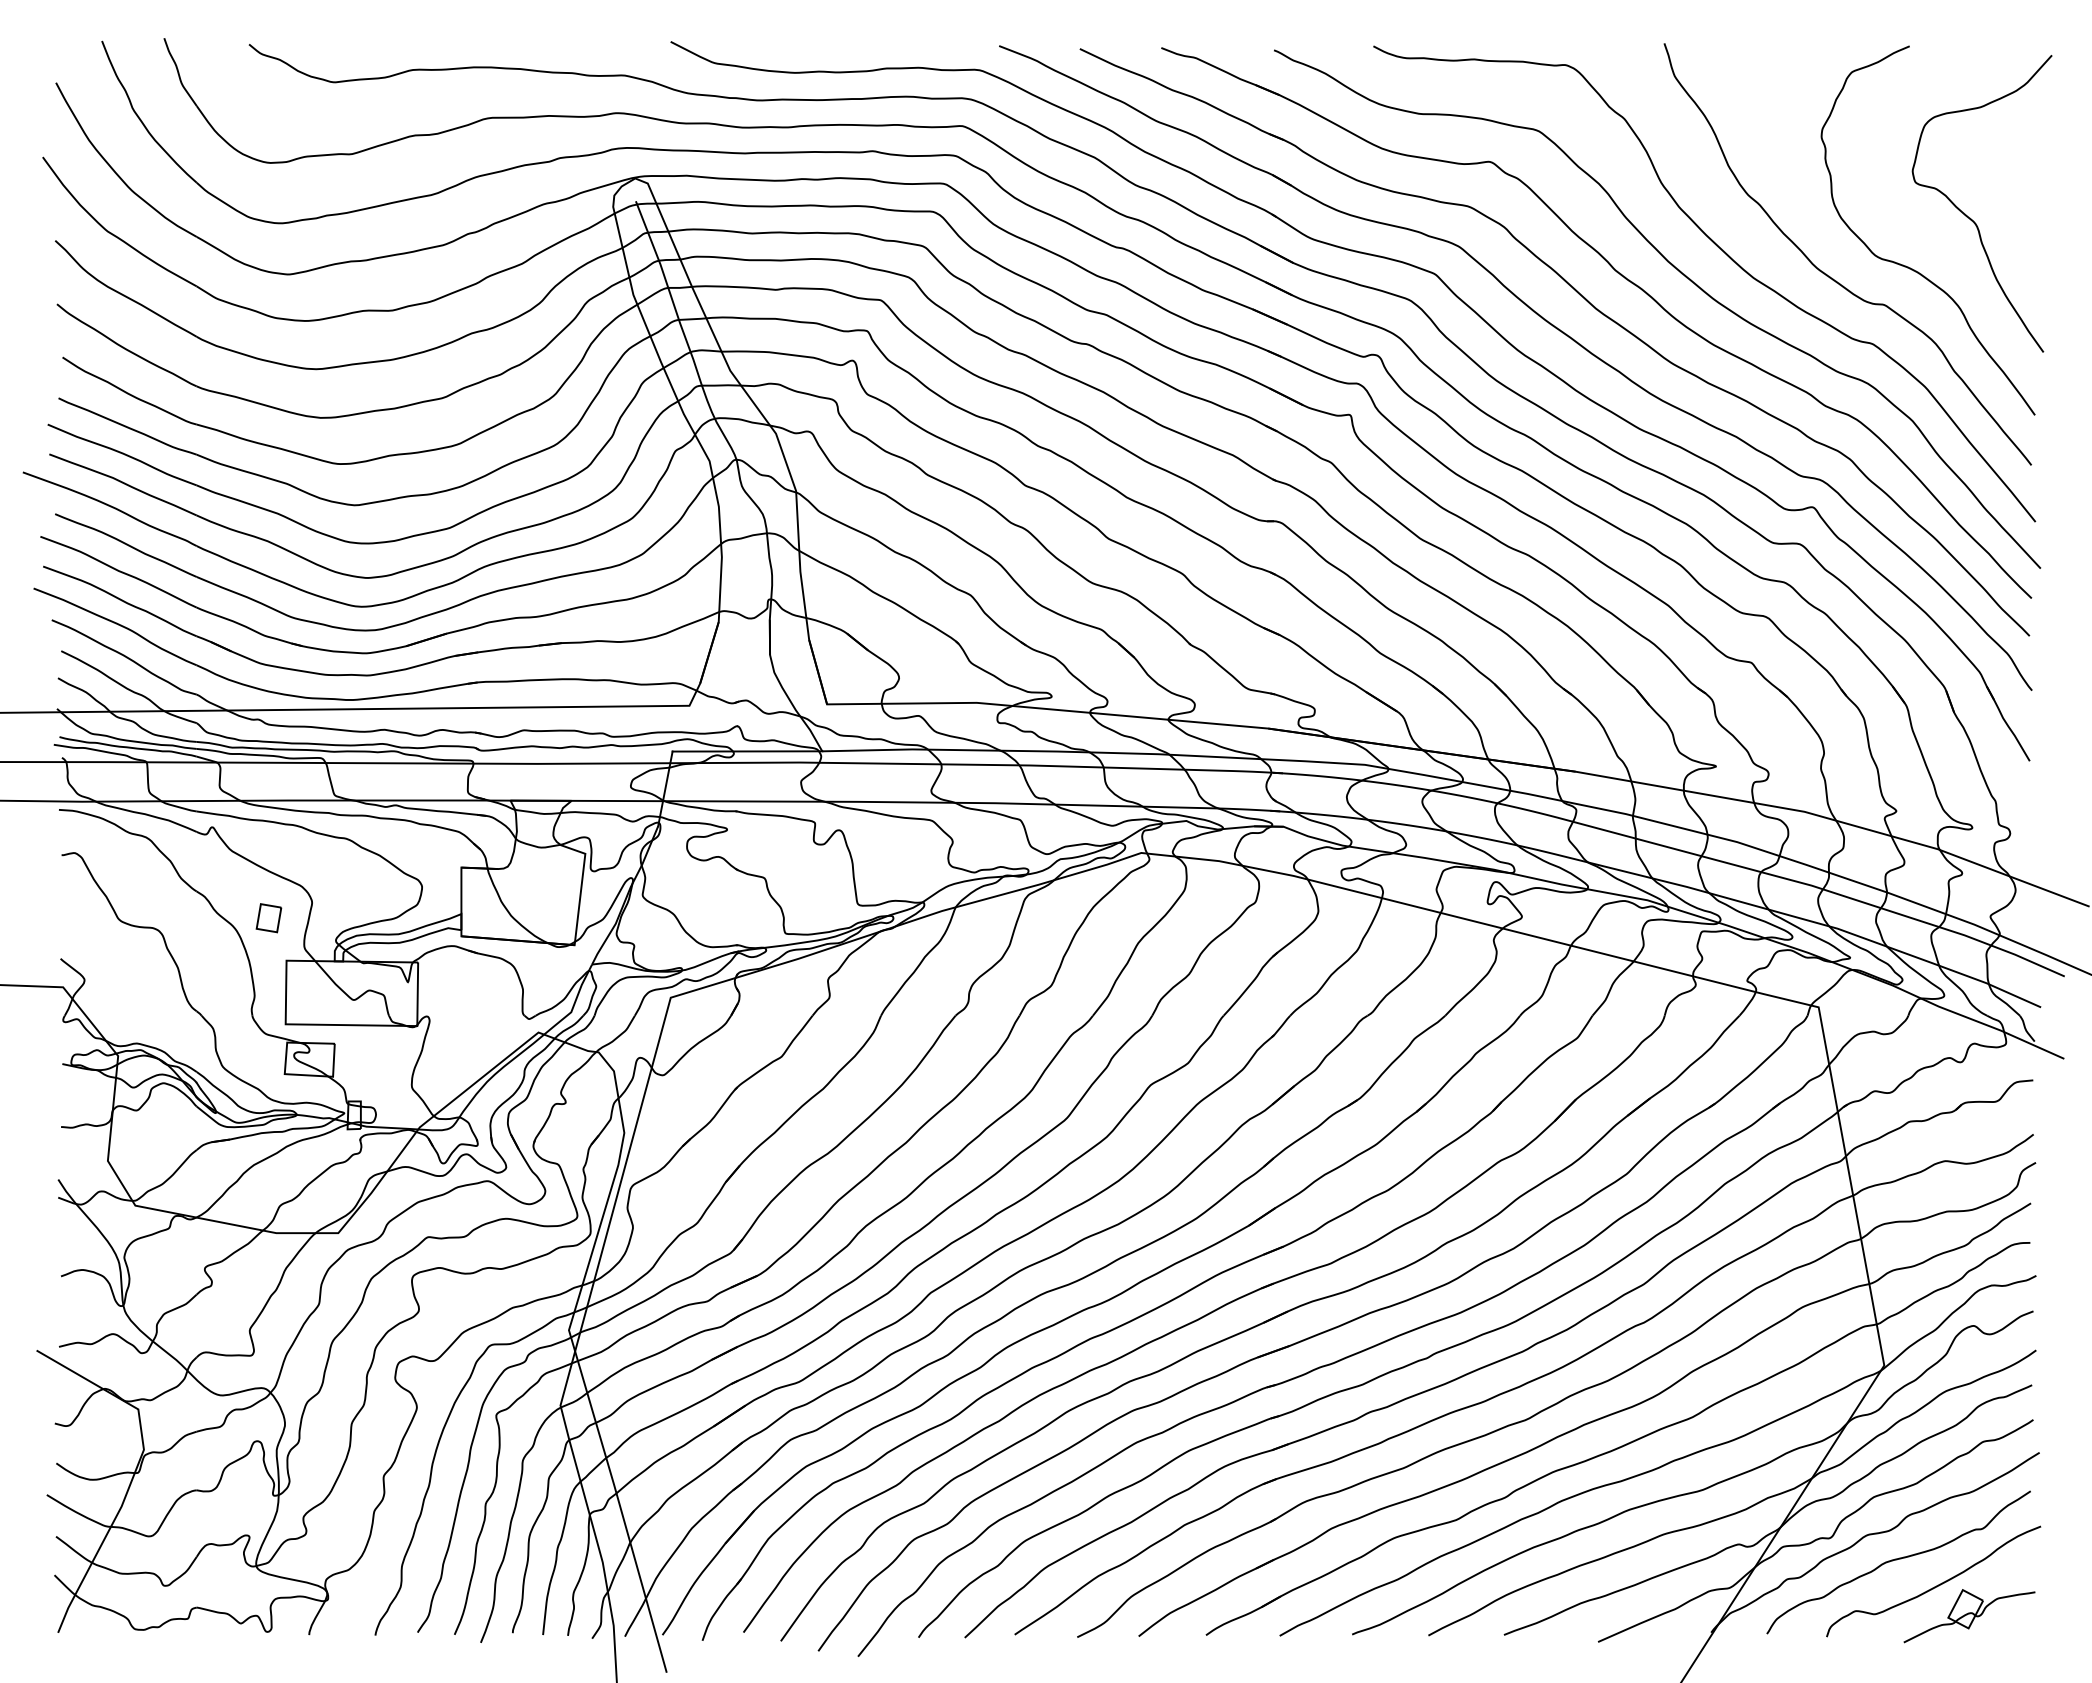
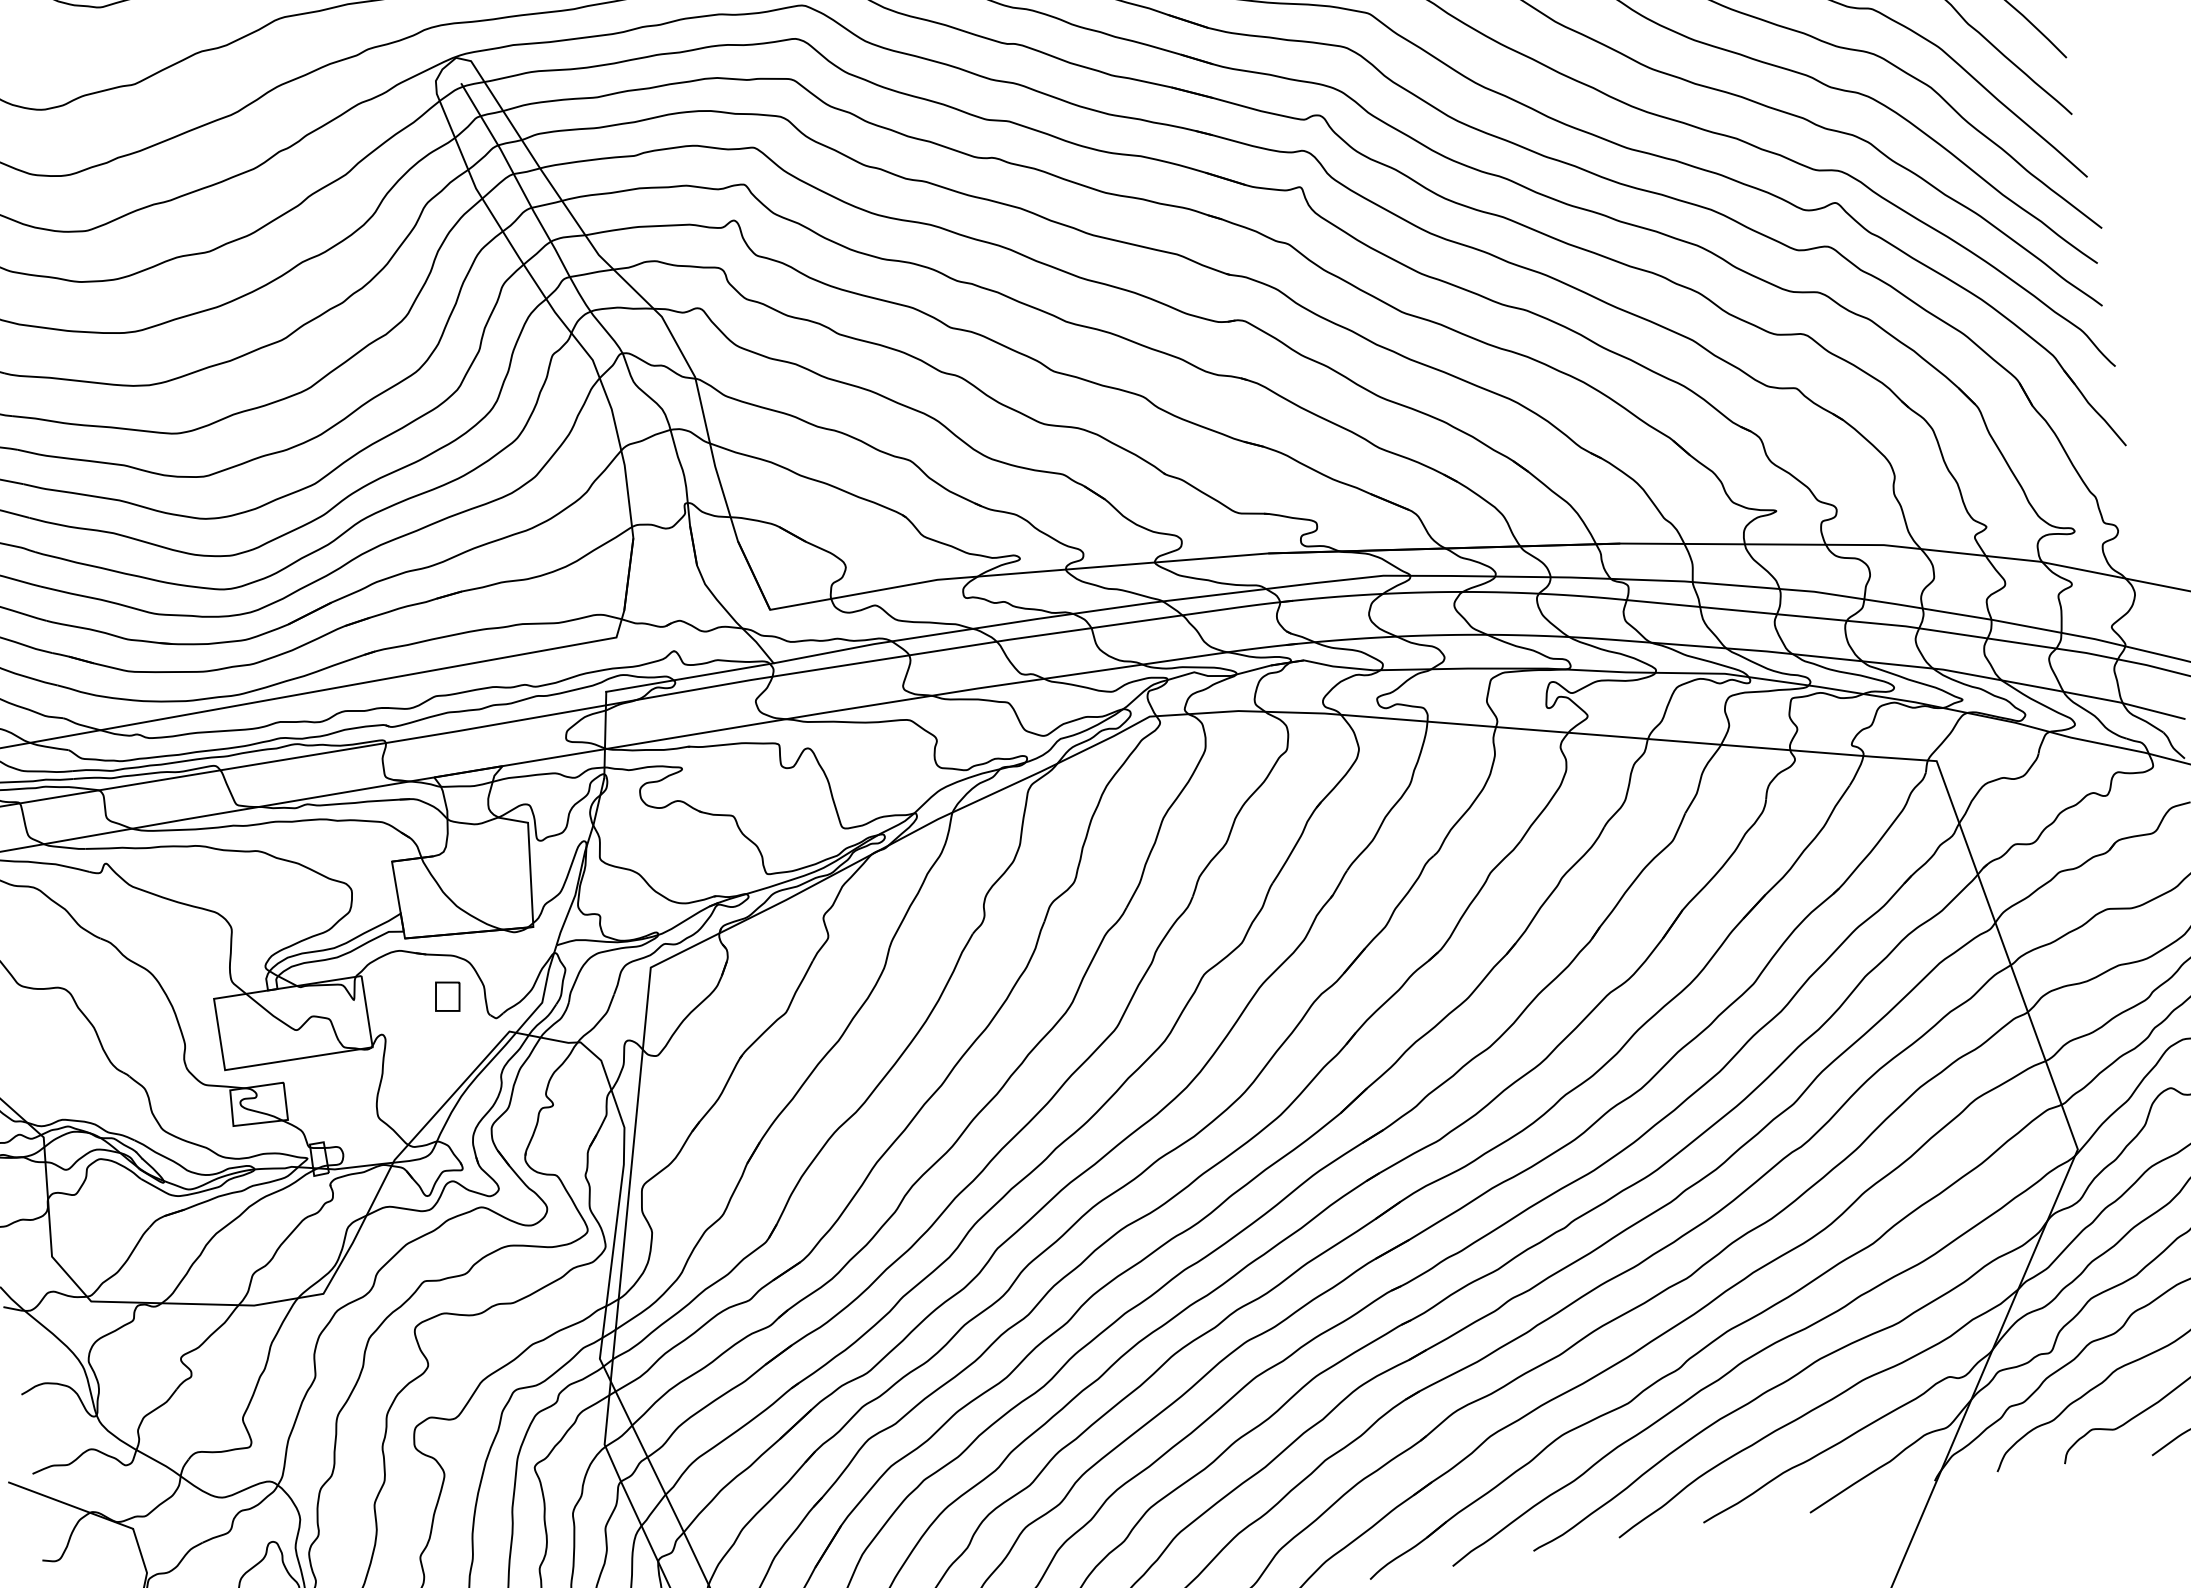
part: (268, 918) -> (447, 997), moved

